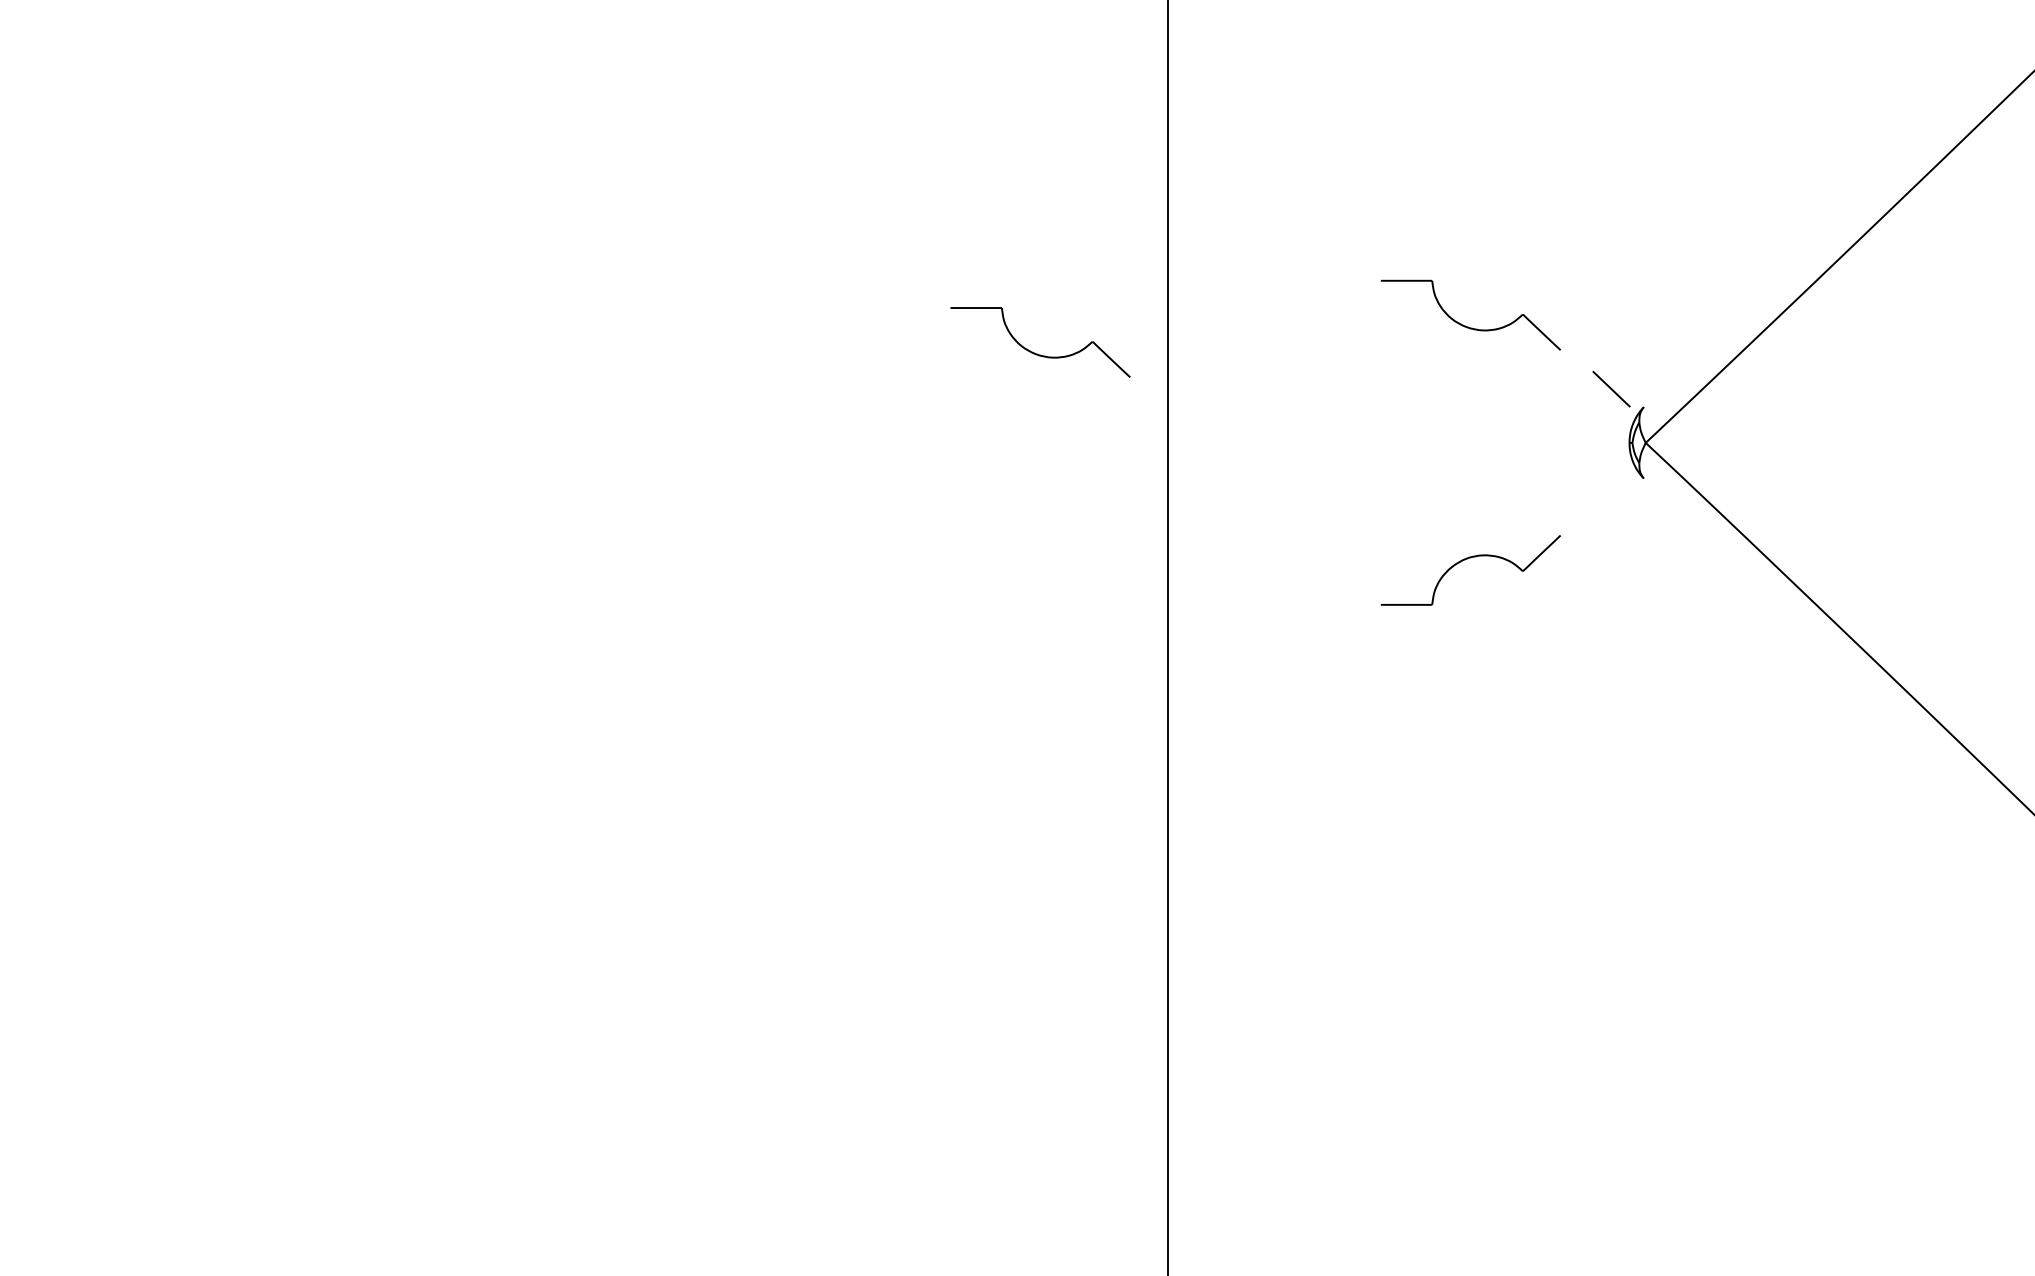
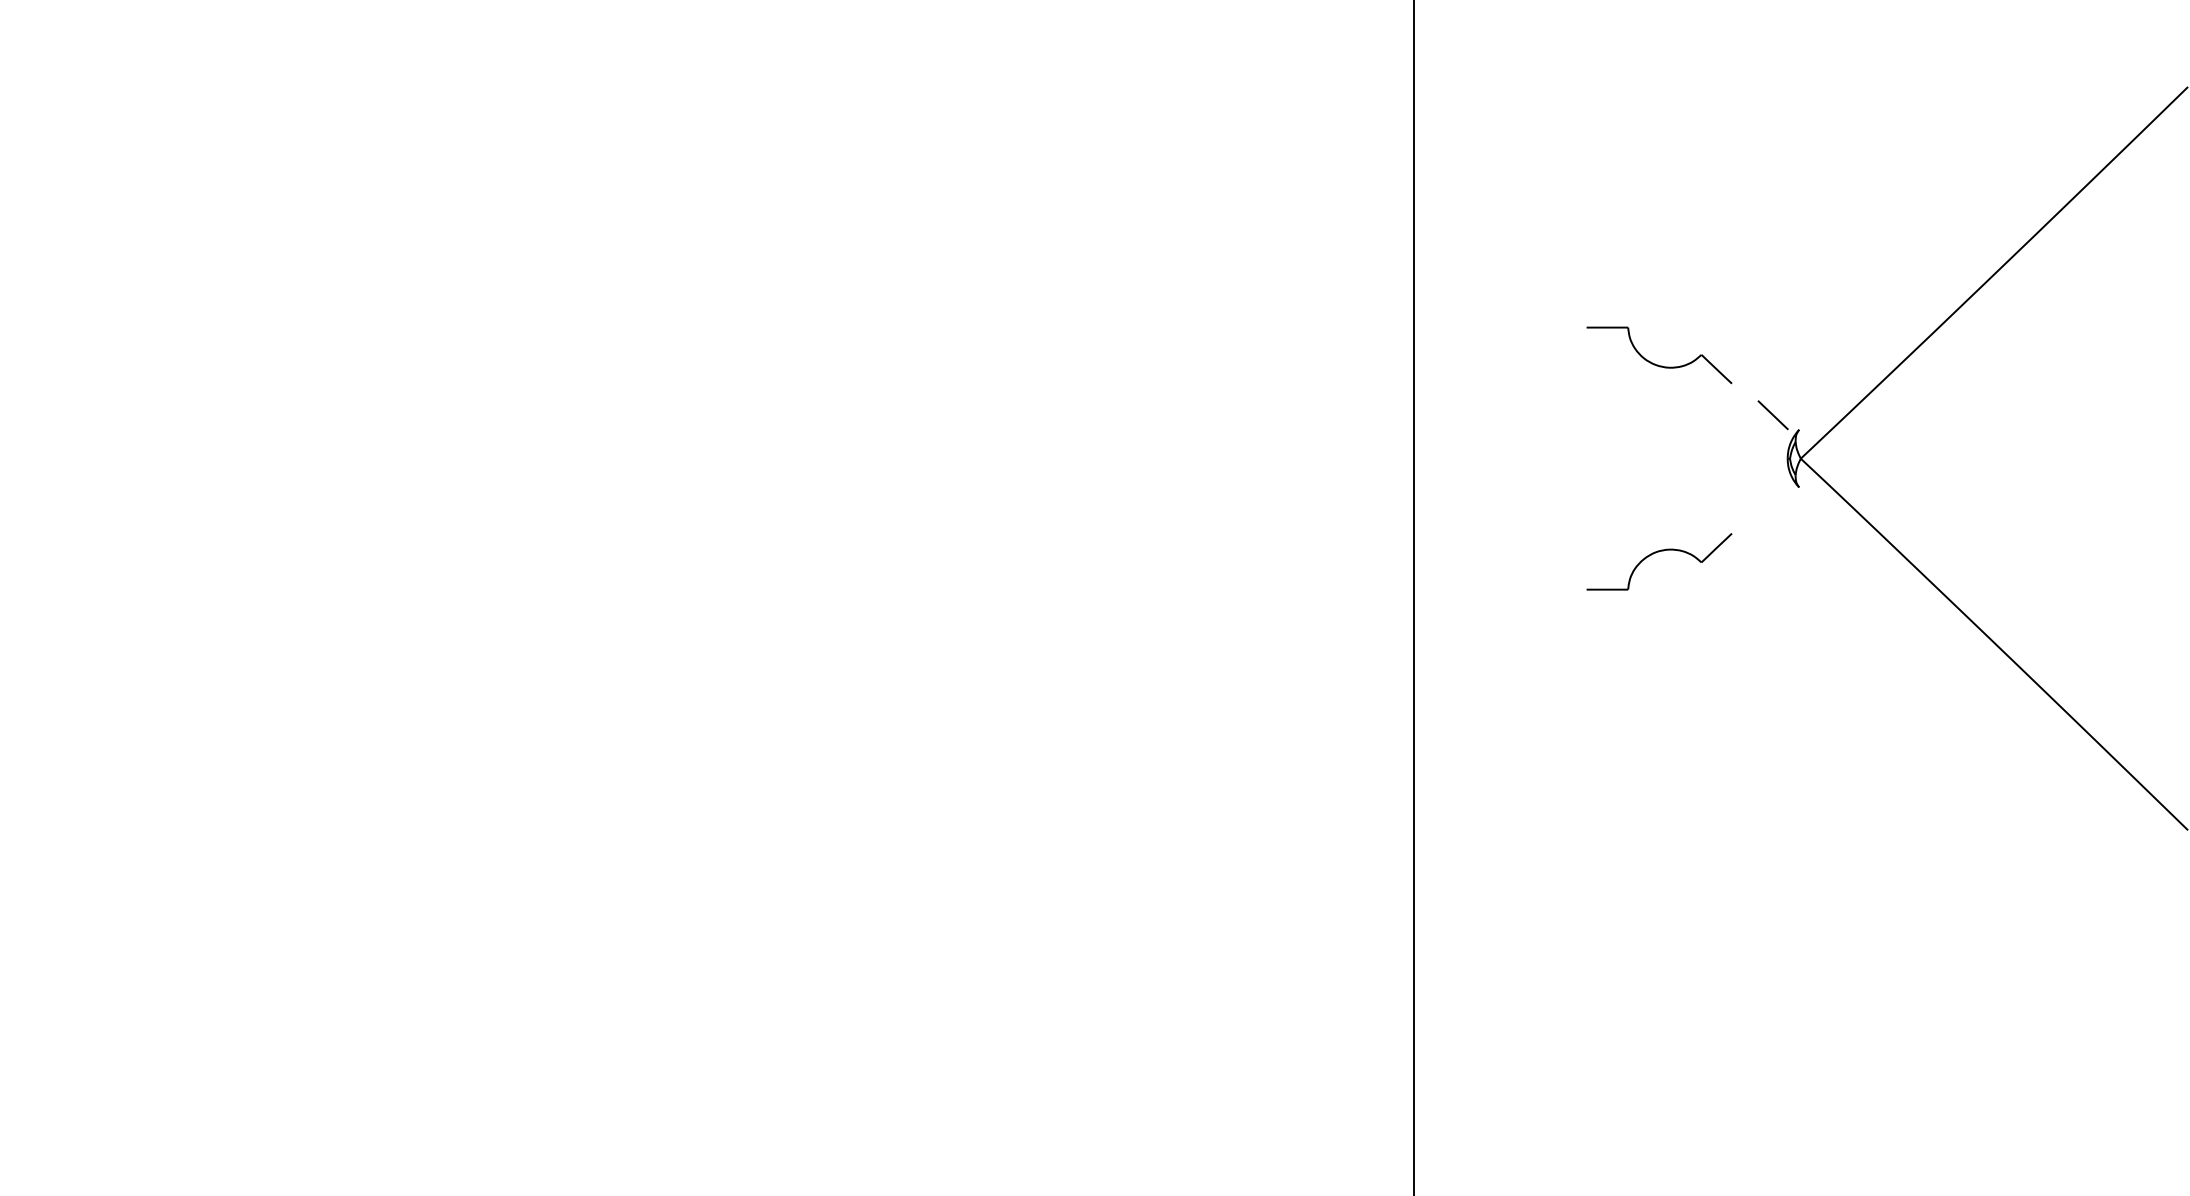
part: (1035, 352) -> (1307, 385), removed

